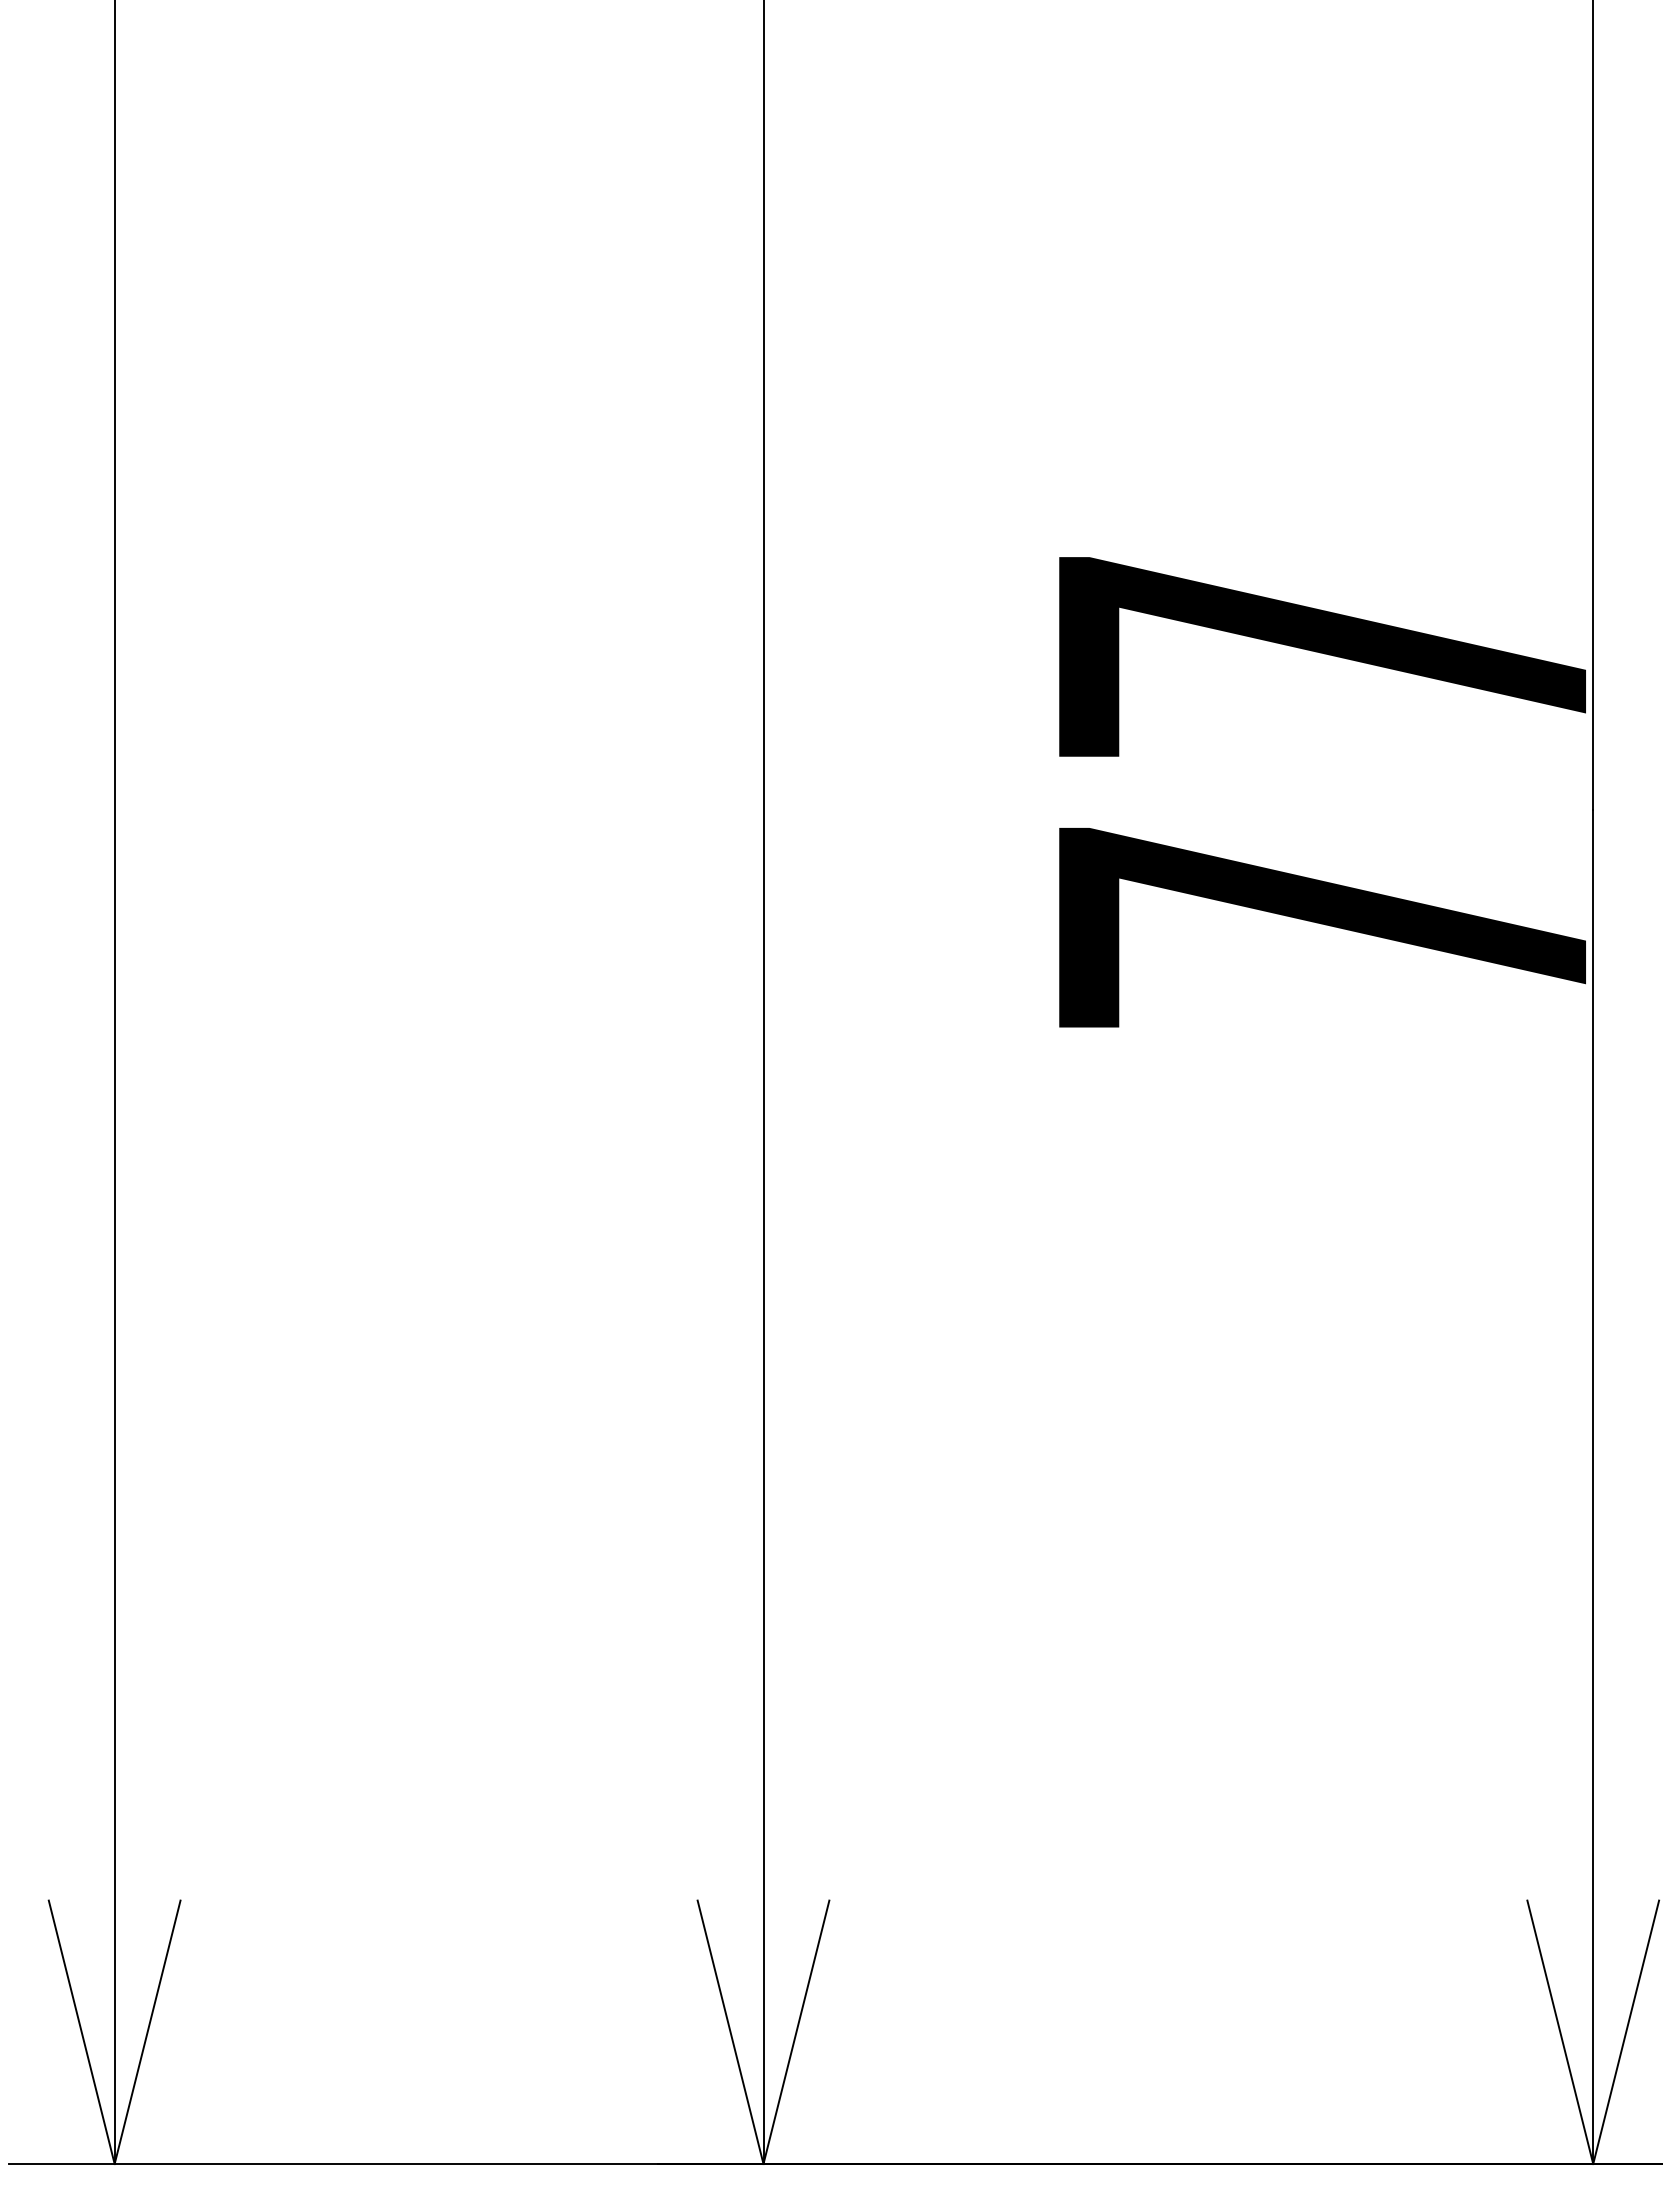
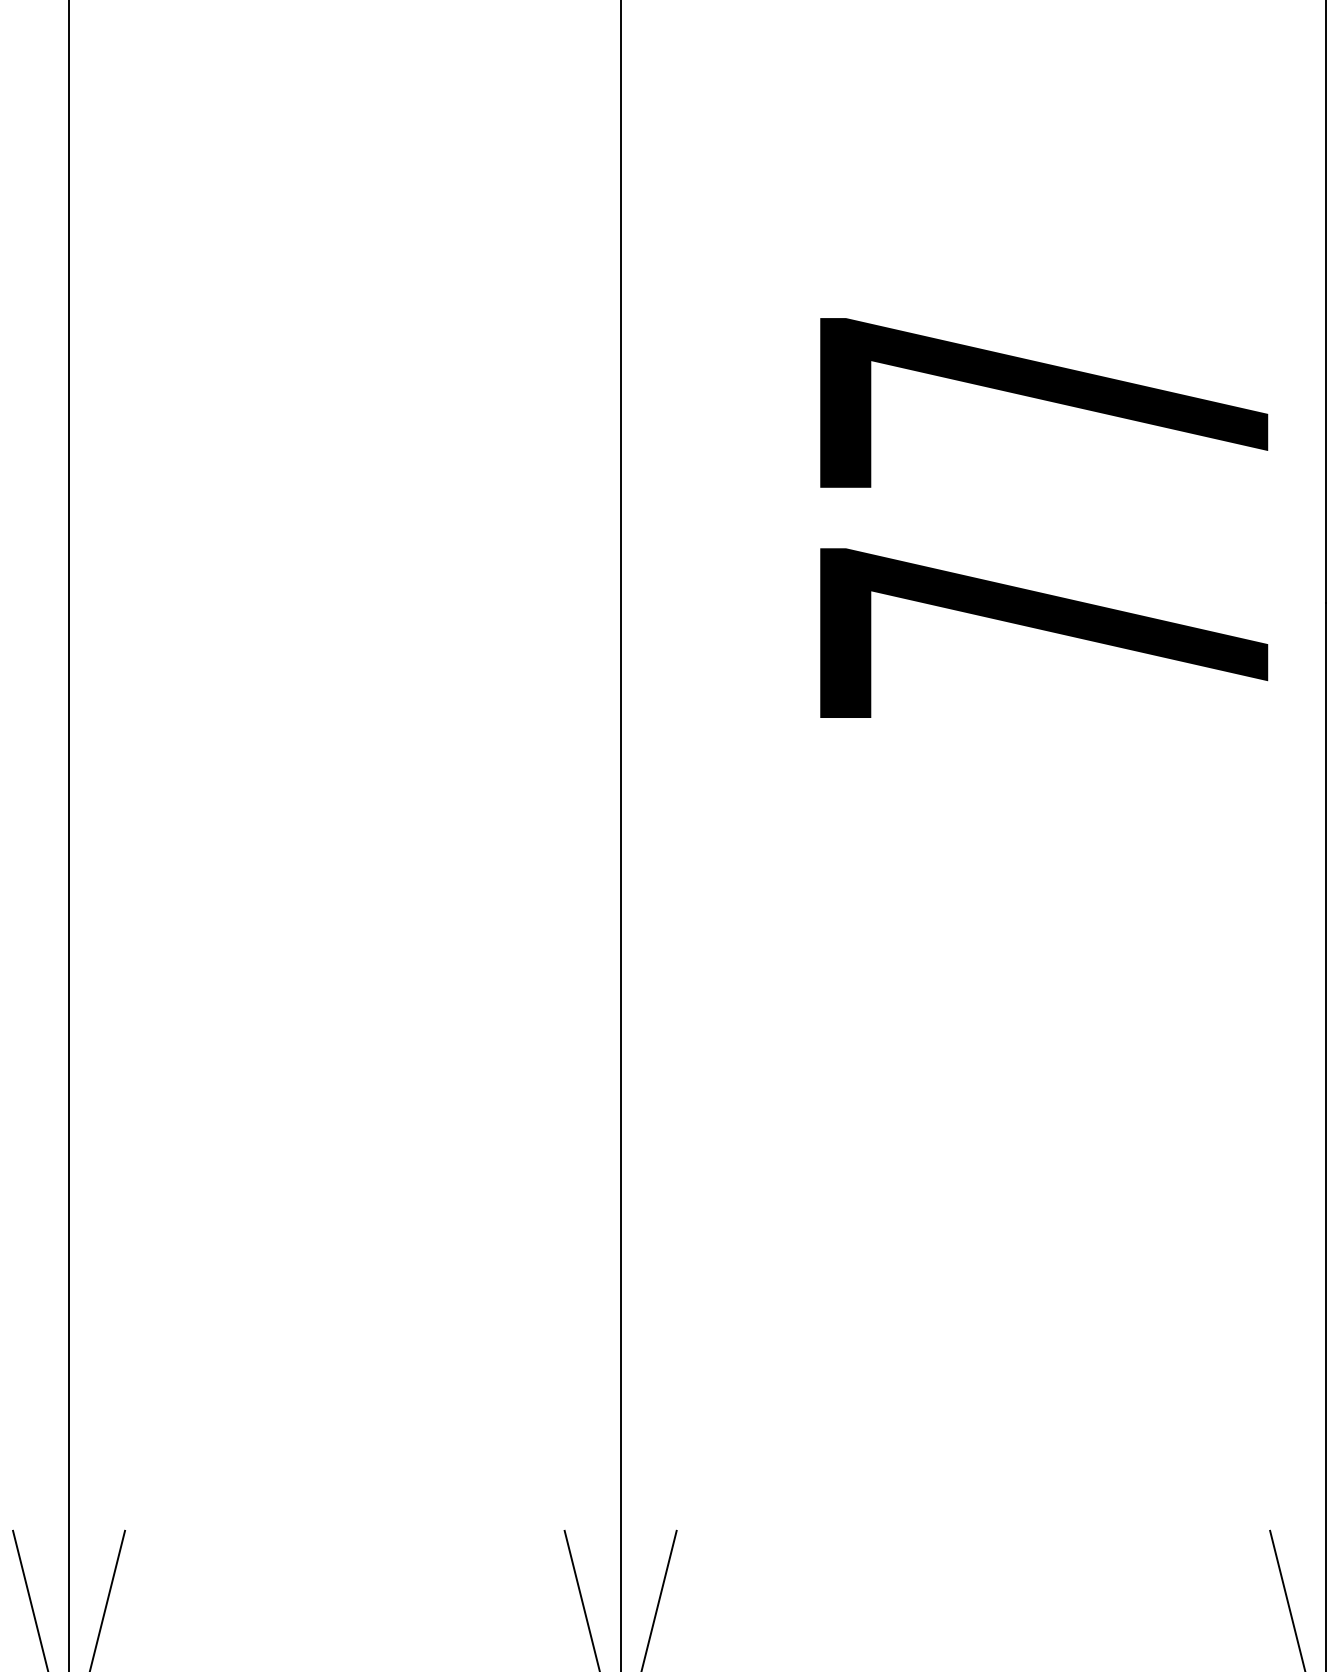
text: (1322, 792) -> (1044, 518), moved

